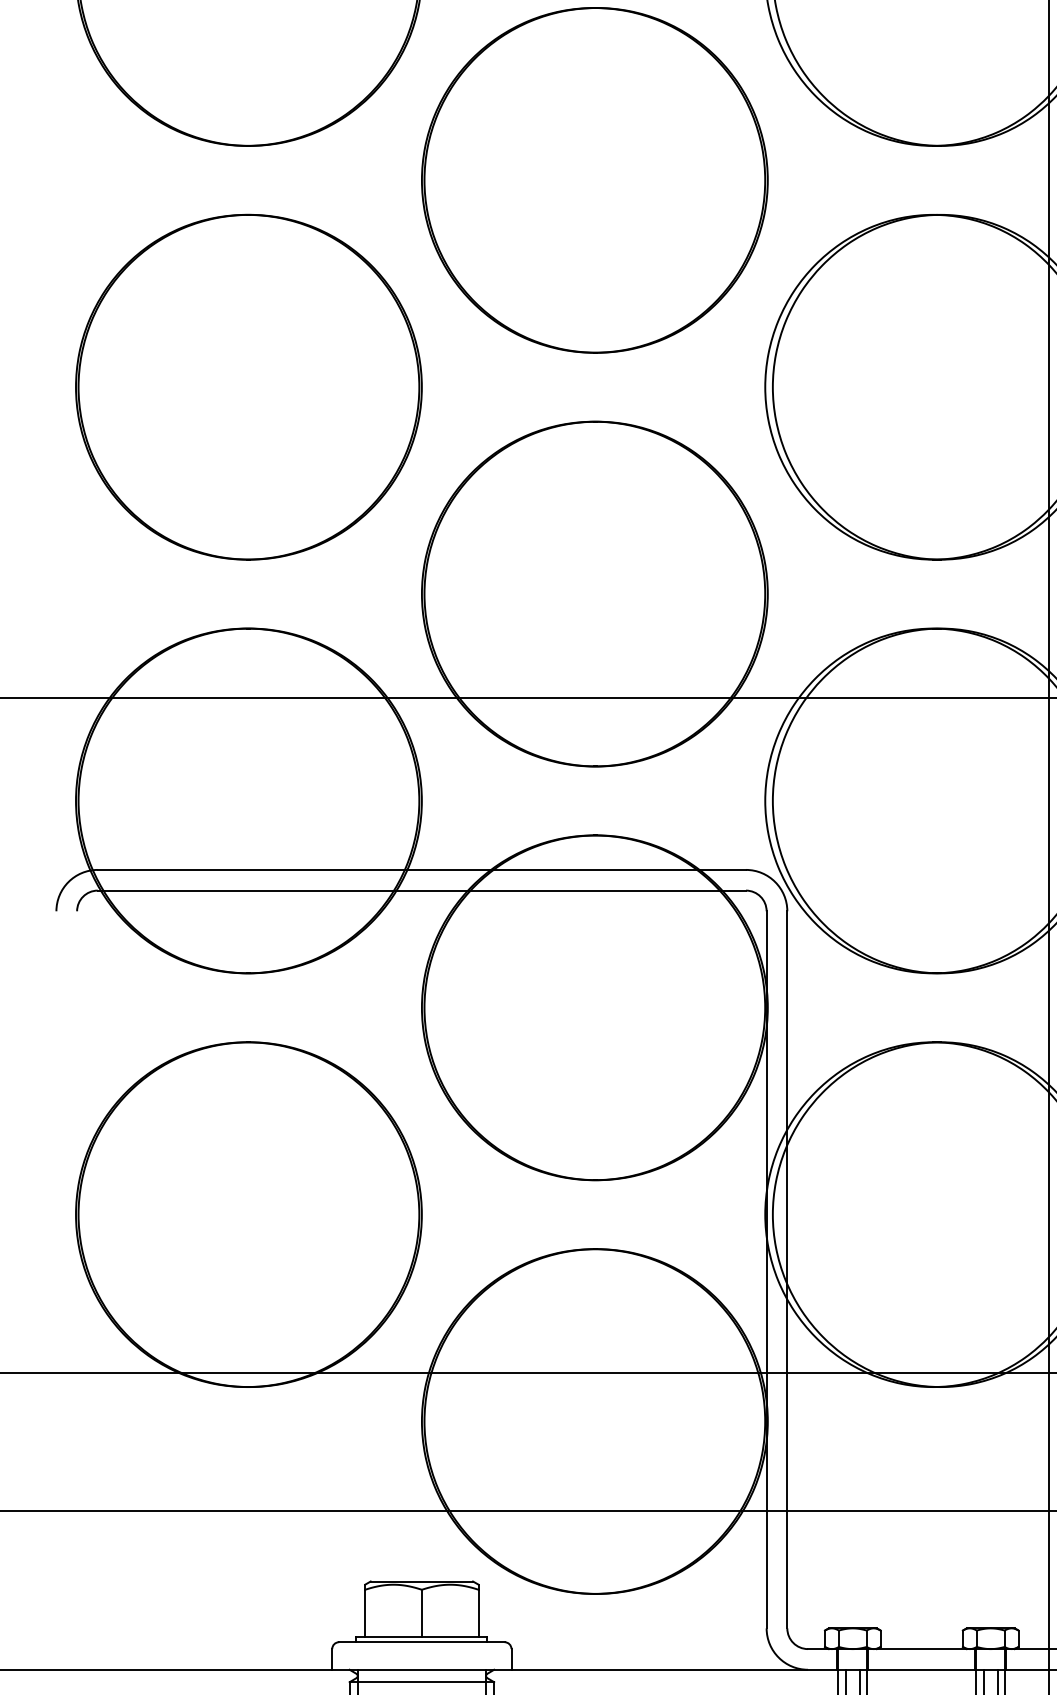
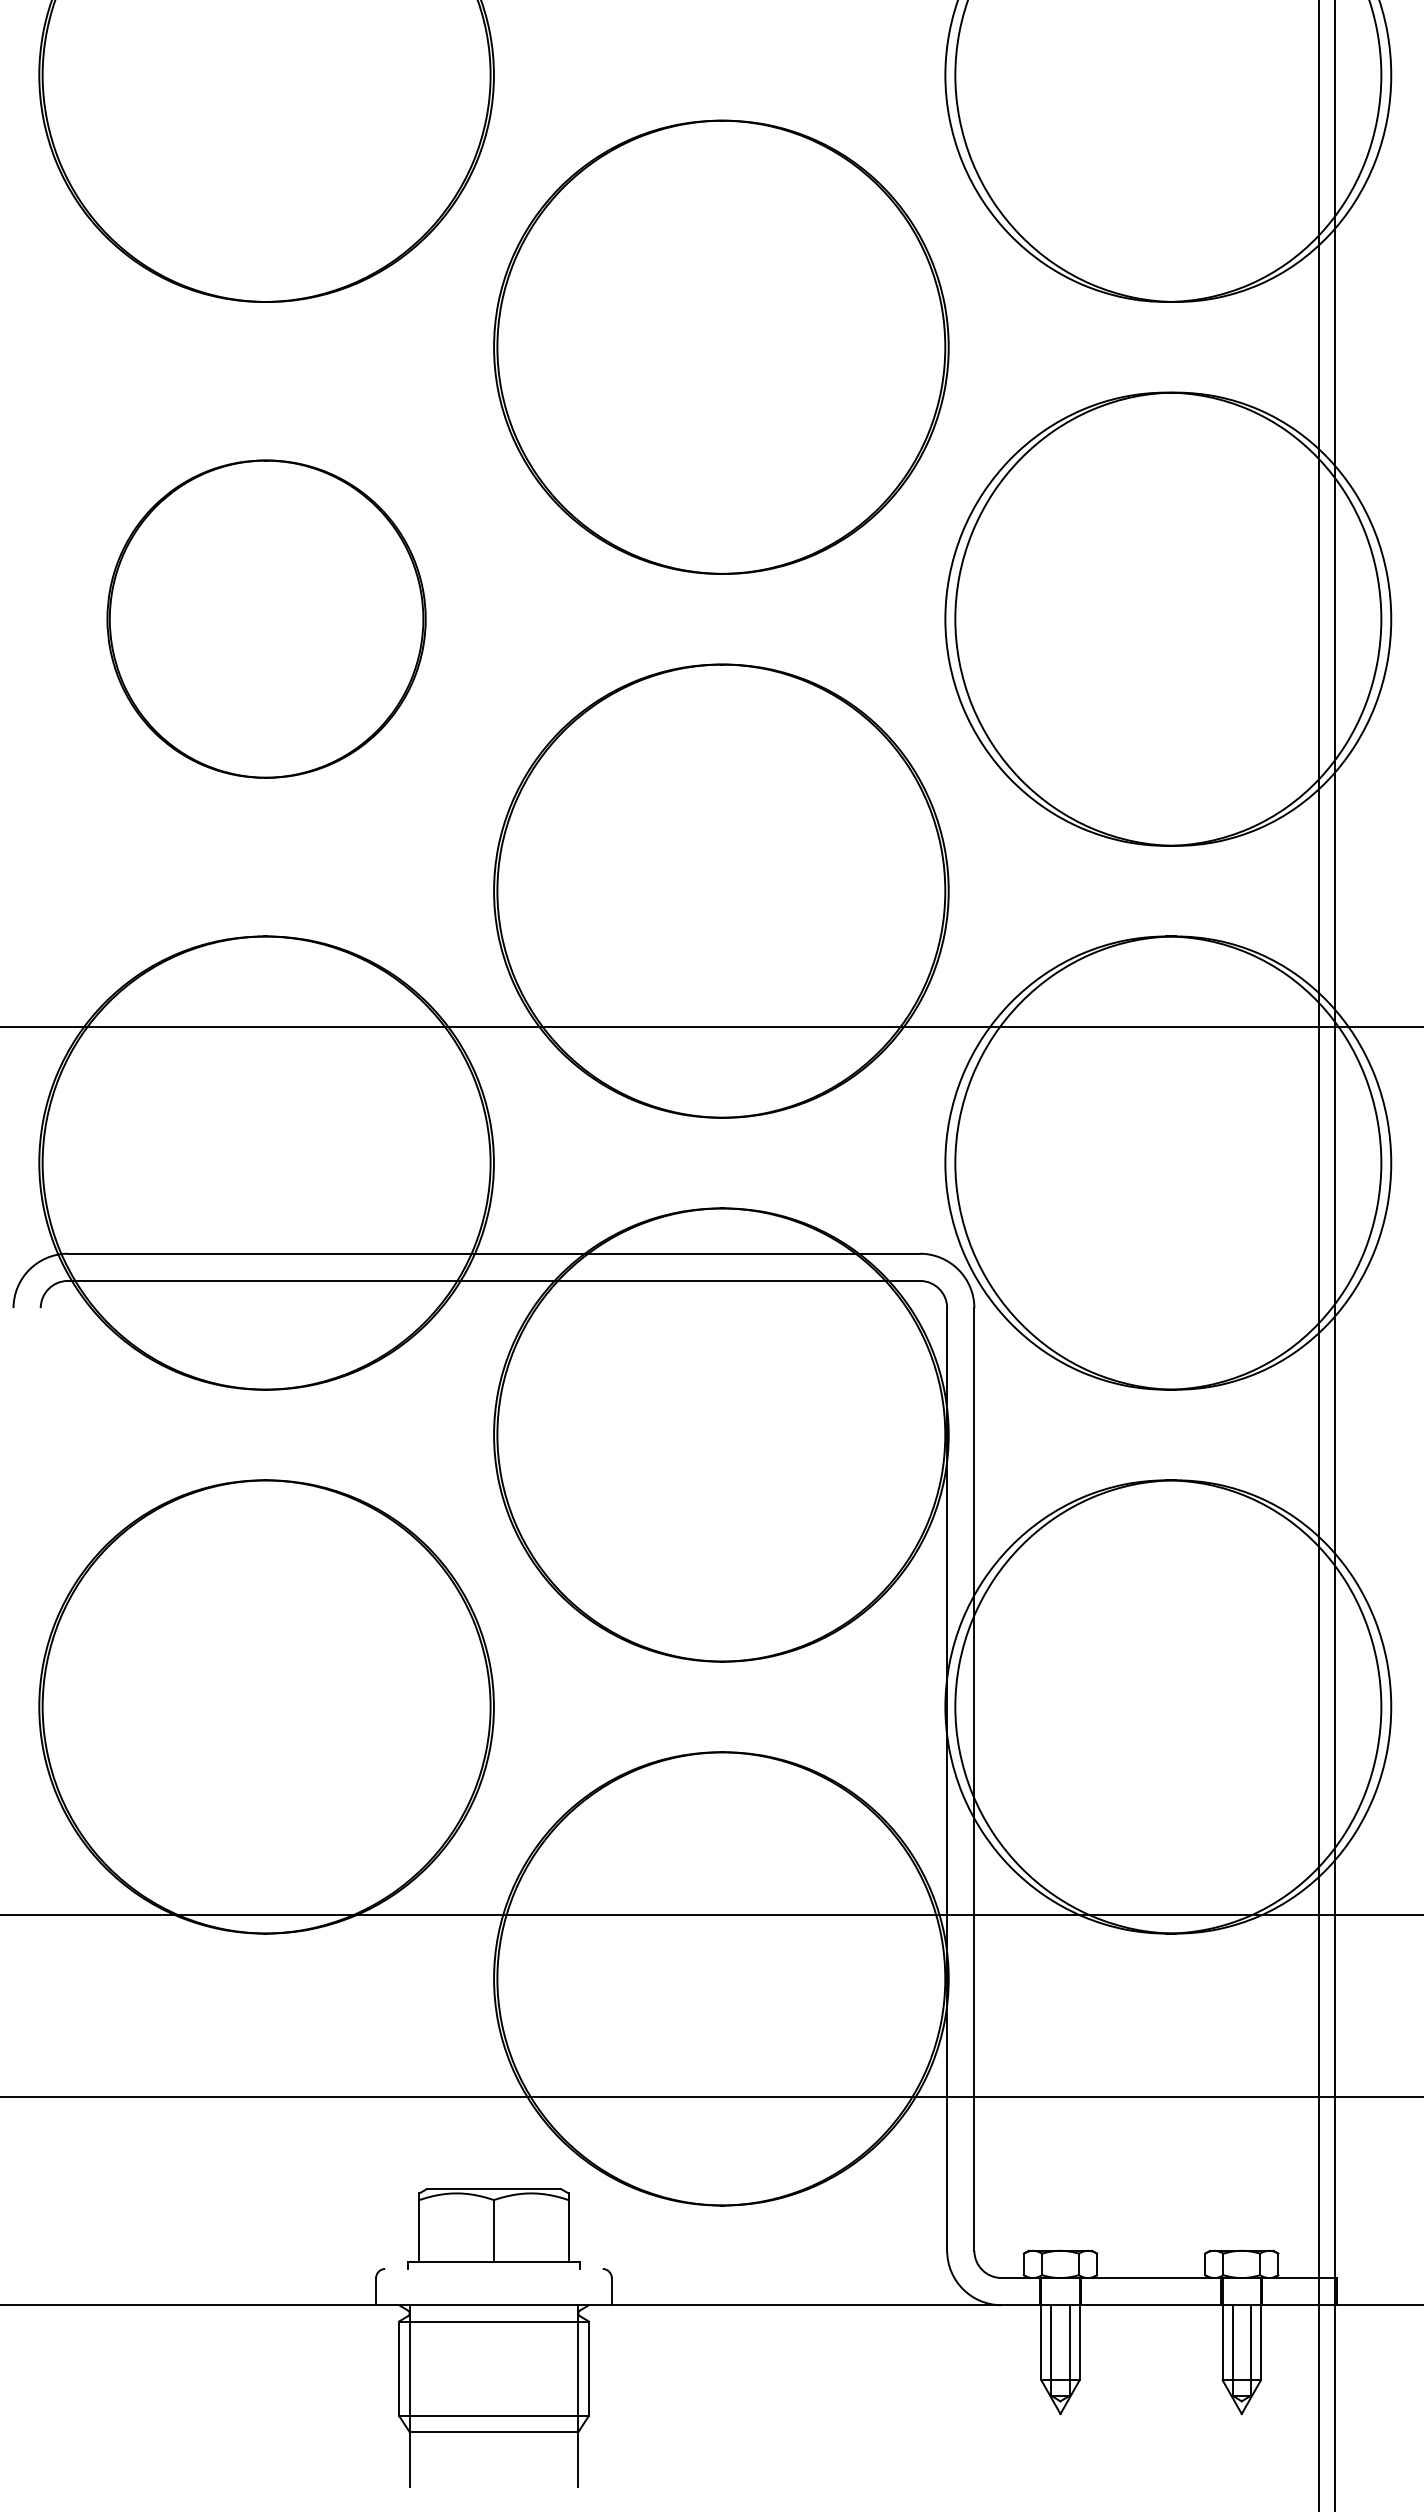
part: (248, 386) -> (266, 618), size x0.7
line: (421, 1641) -> (493, 2268), removed

